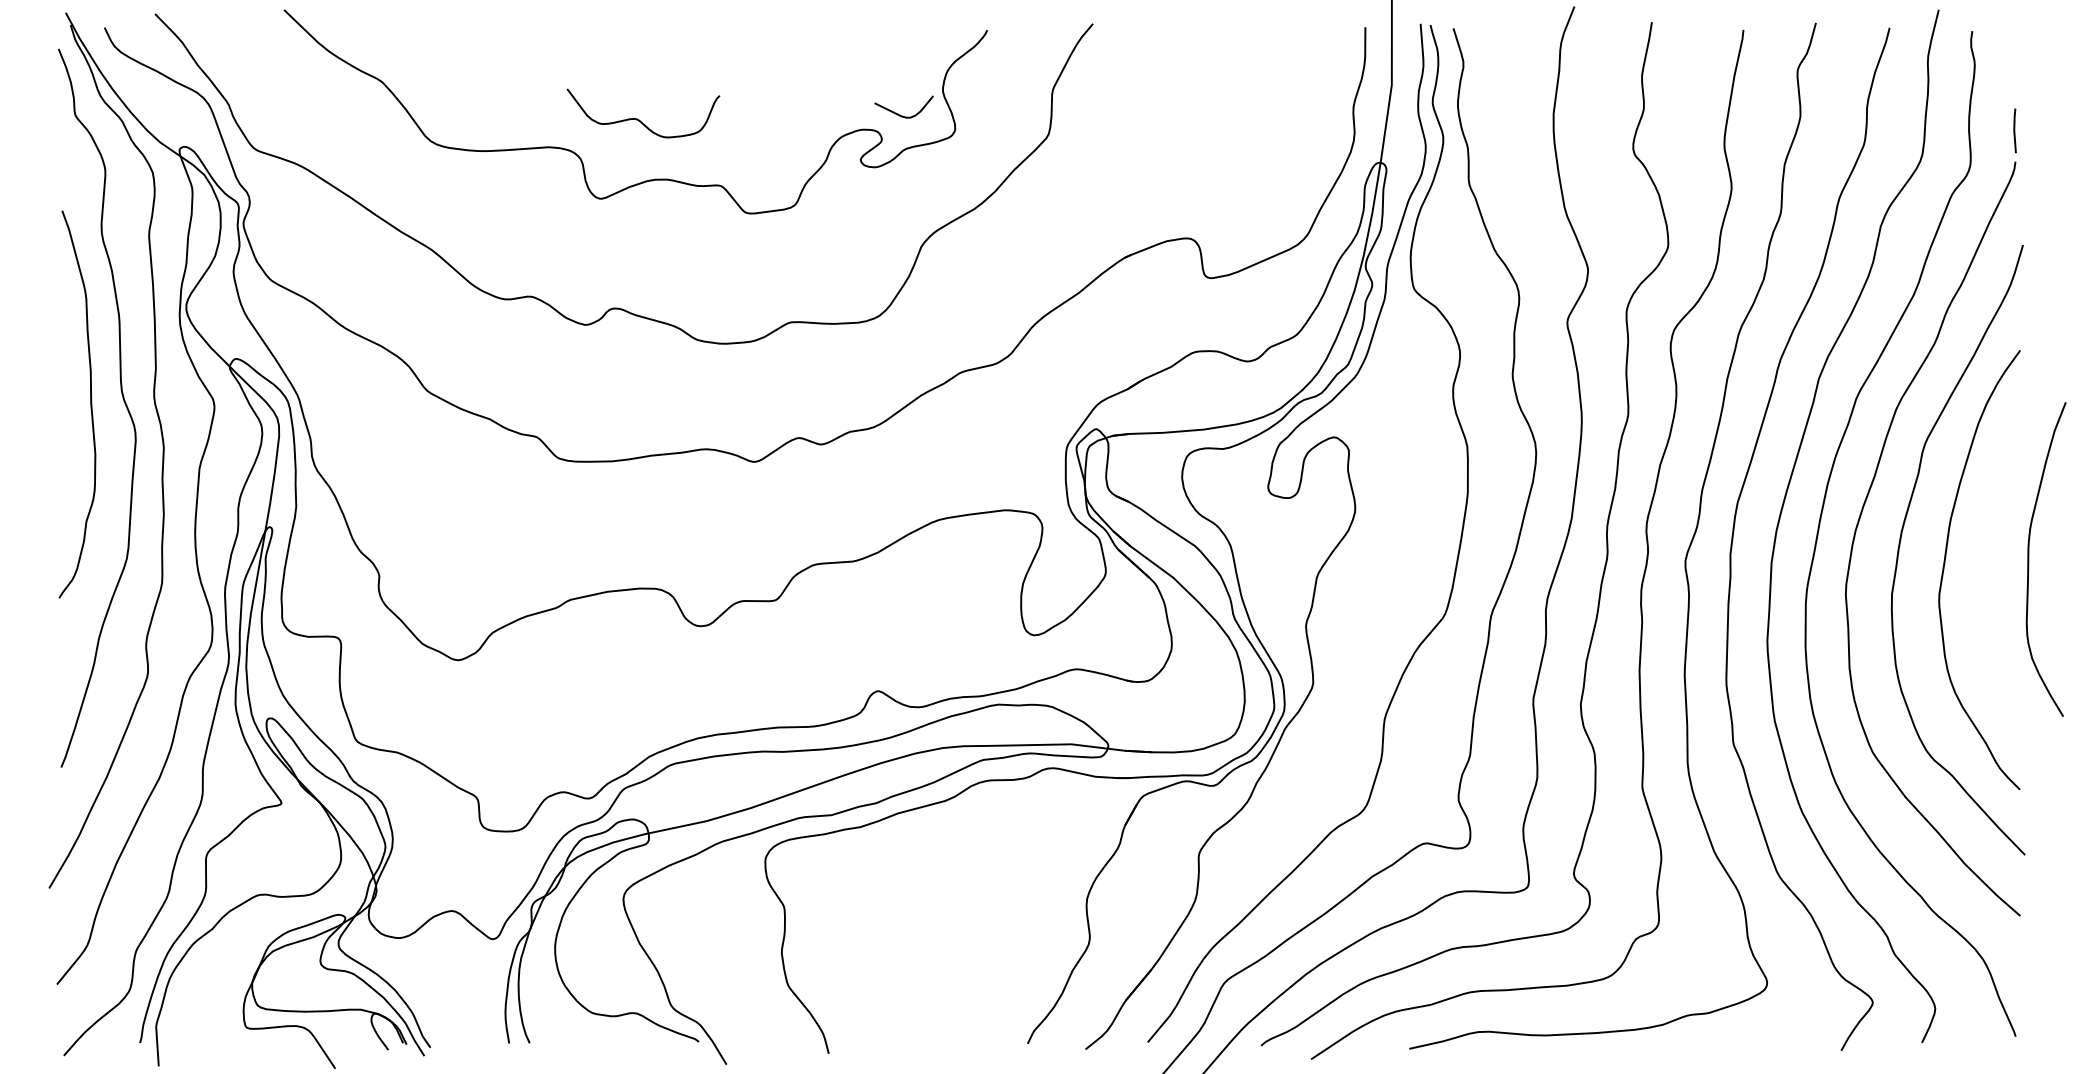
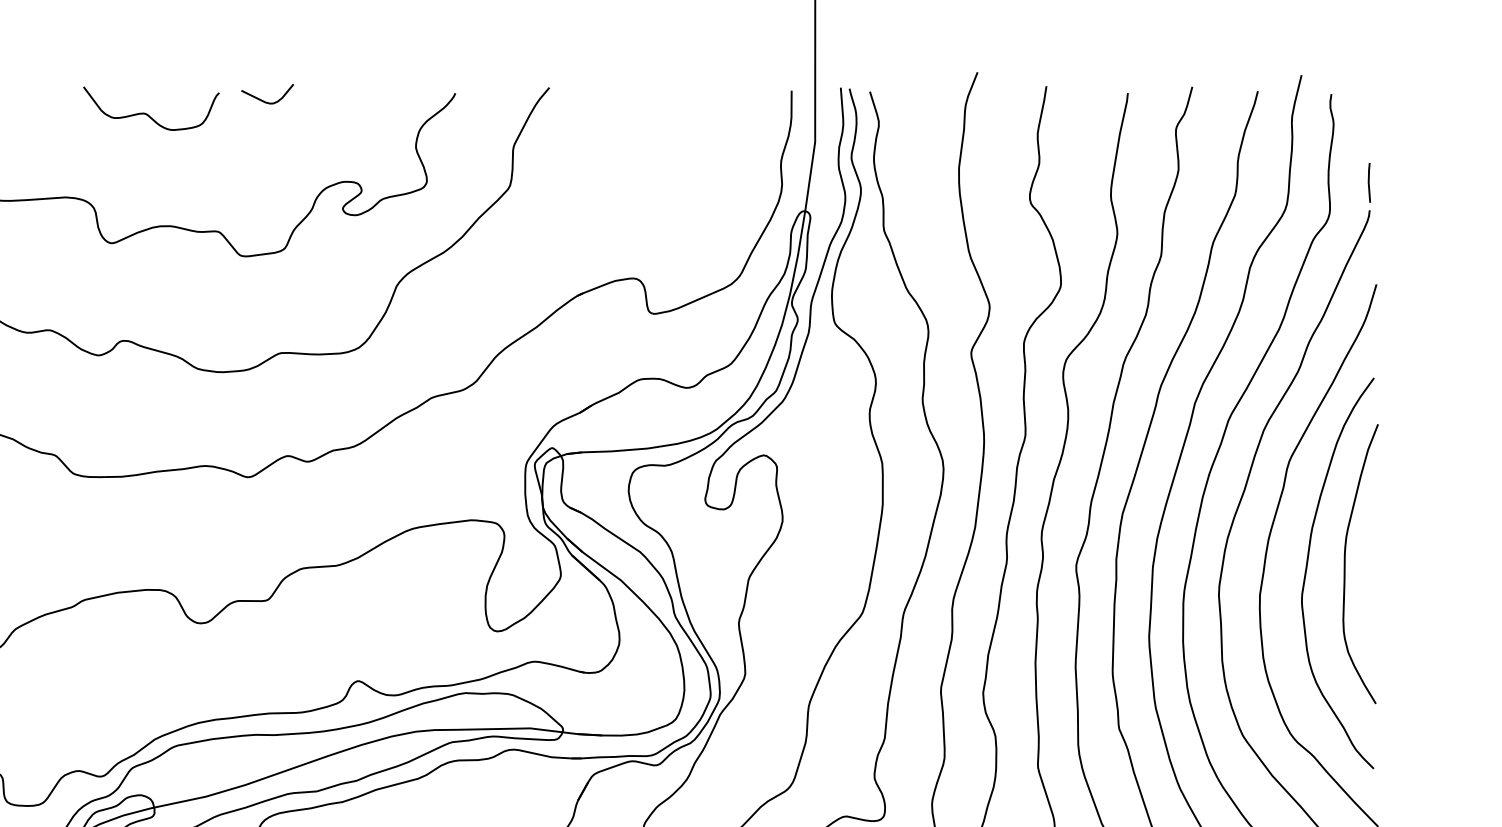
curve: (900, 114) -> (264, 100), moved
curve: (639, 119) -> (147, 114), moved
curve: (2029, 559) -> (1345, 564), moved

